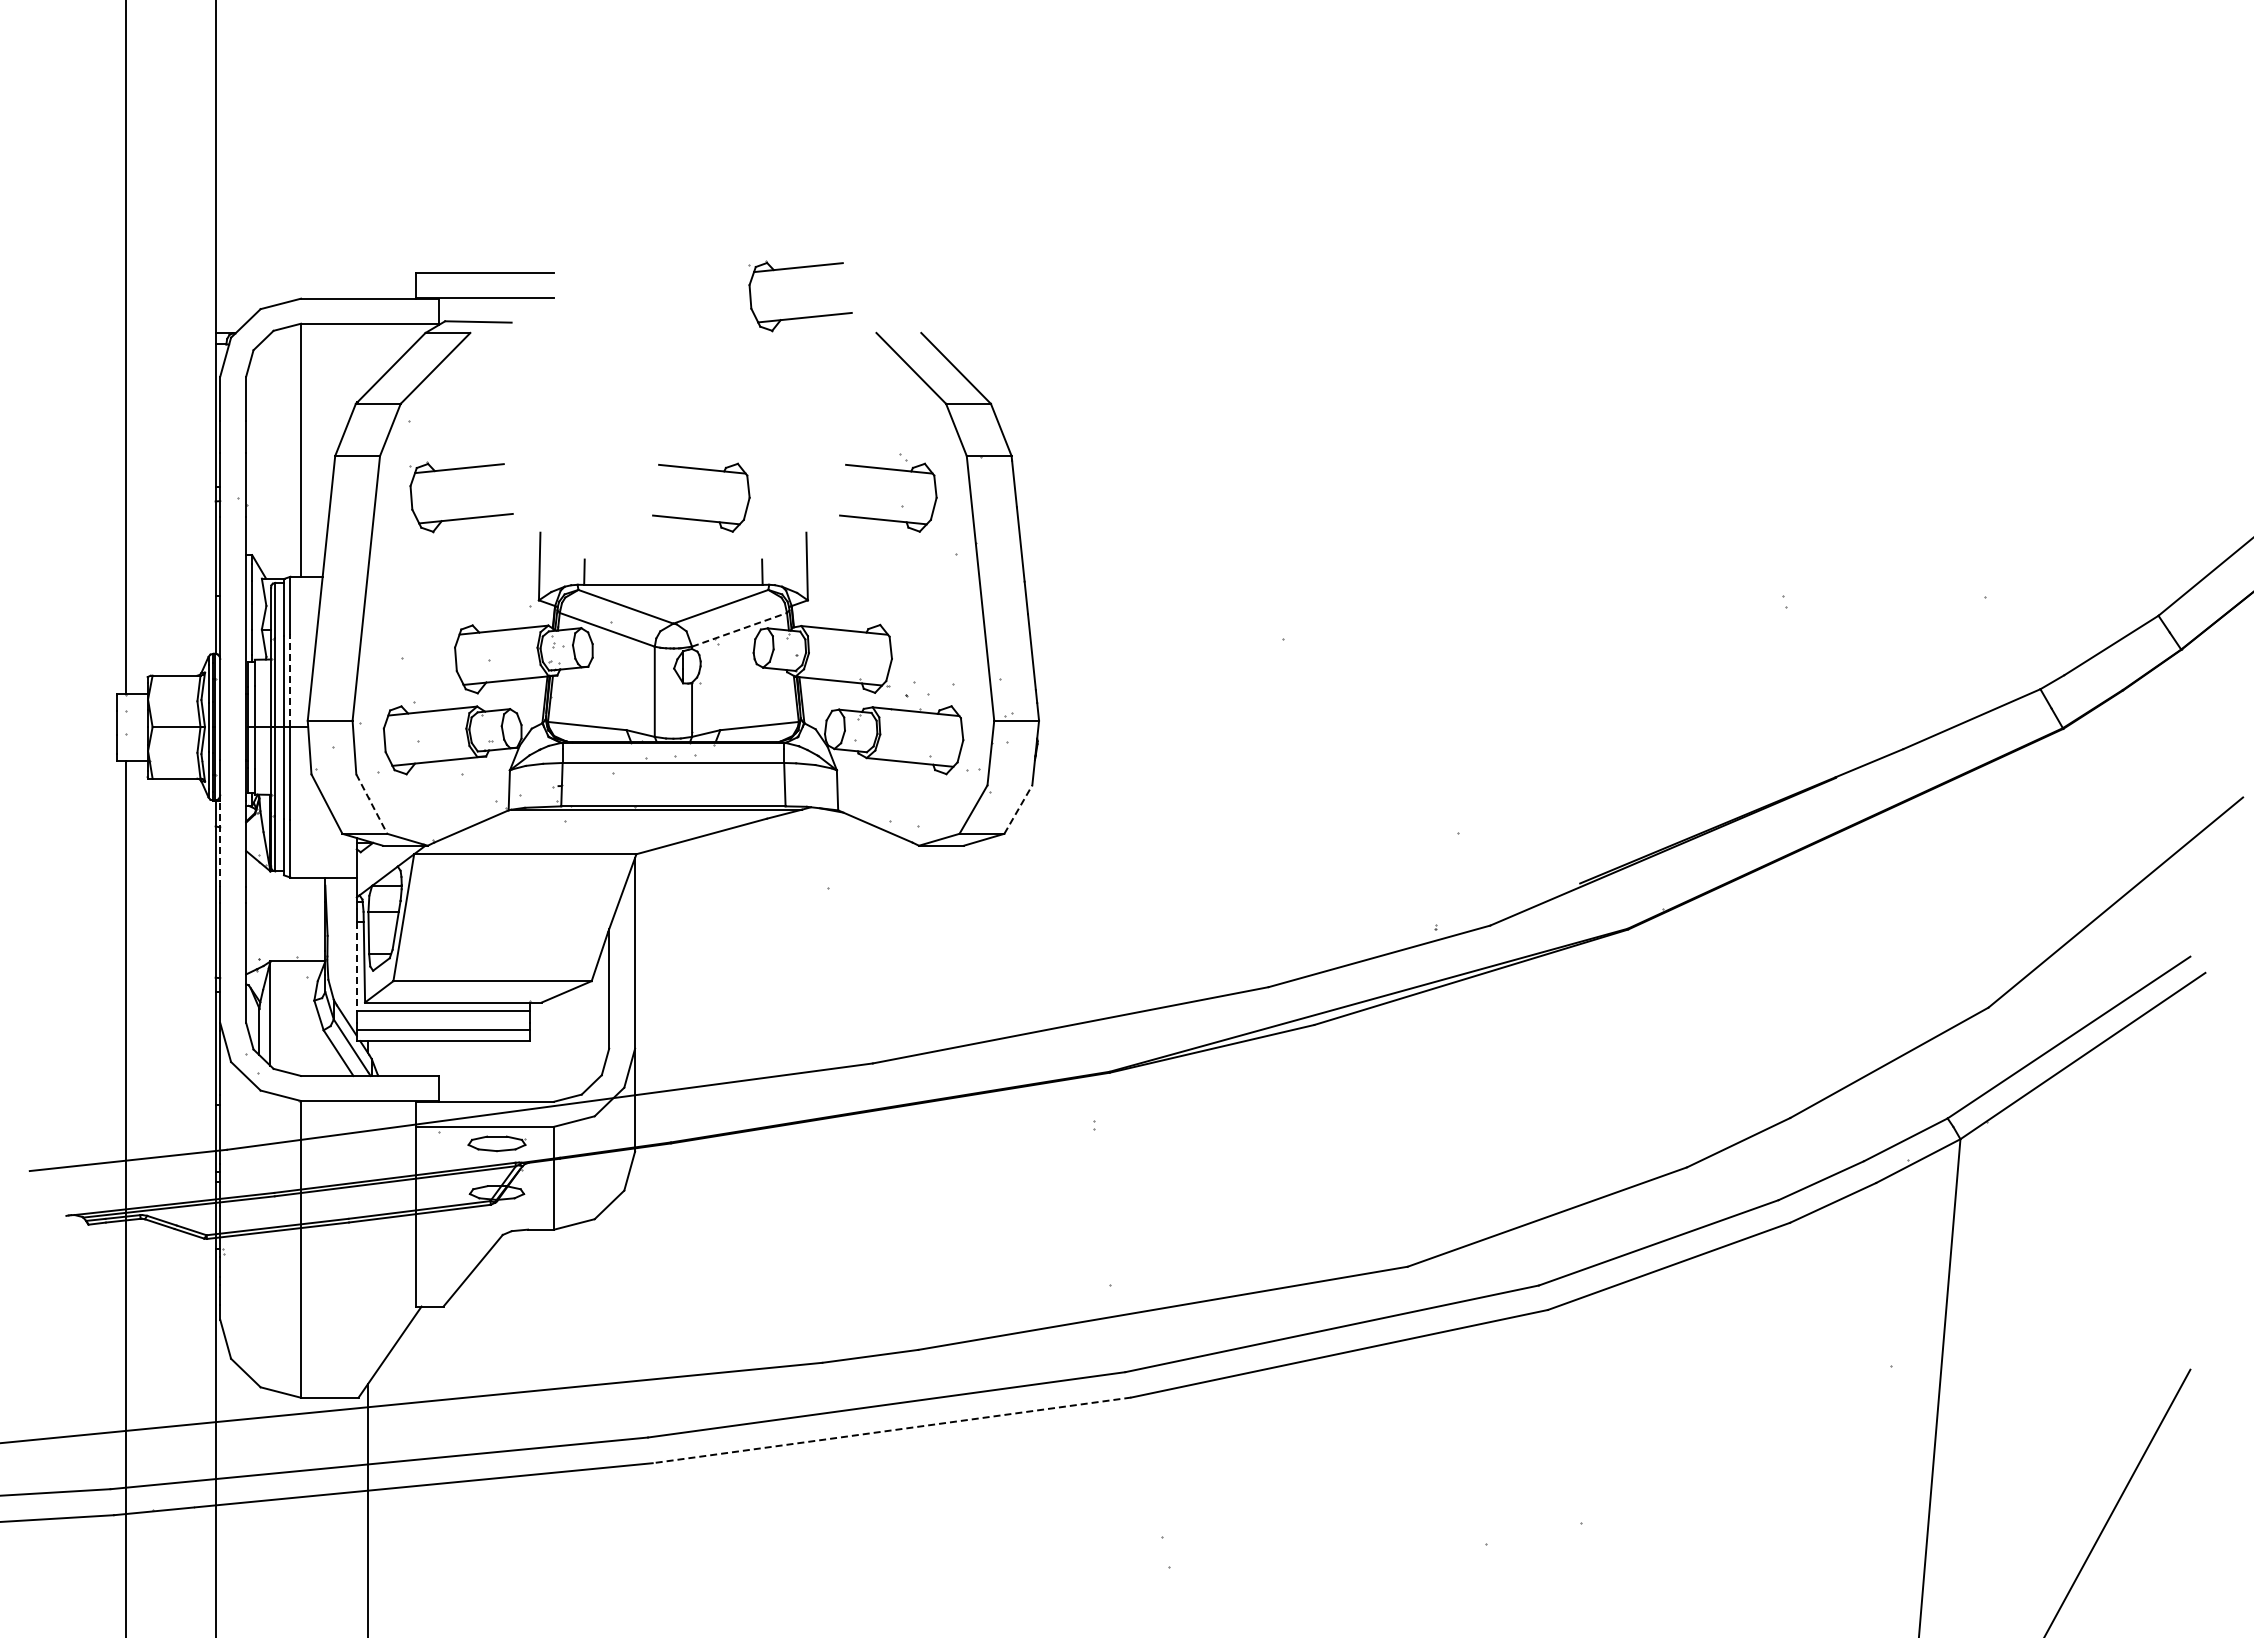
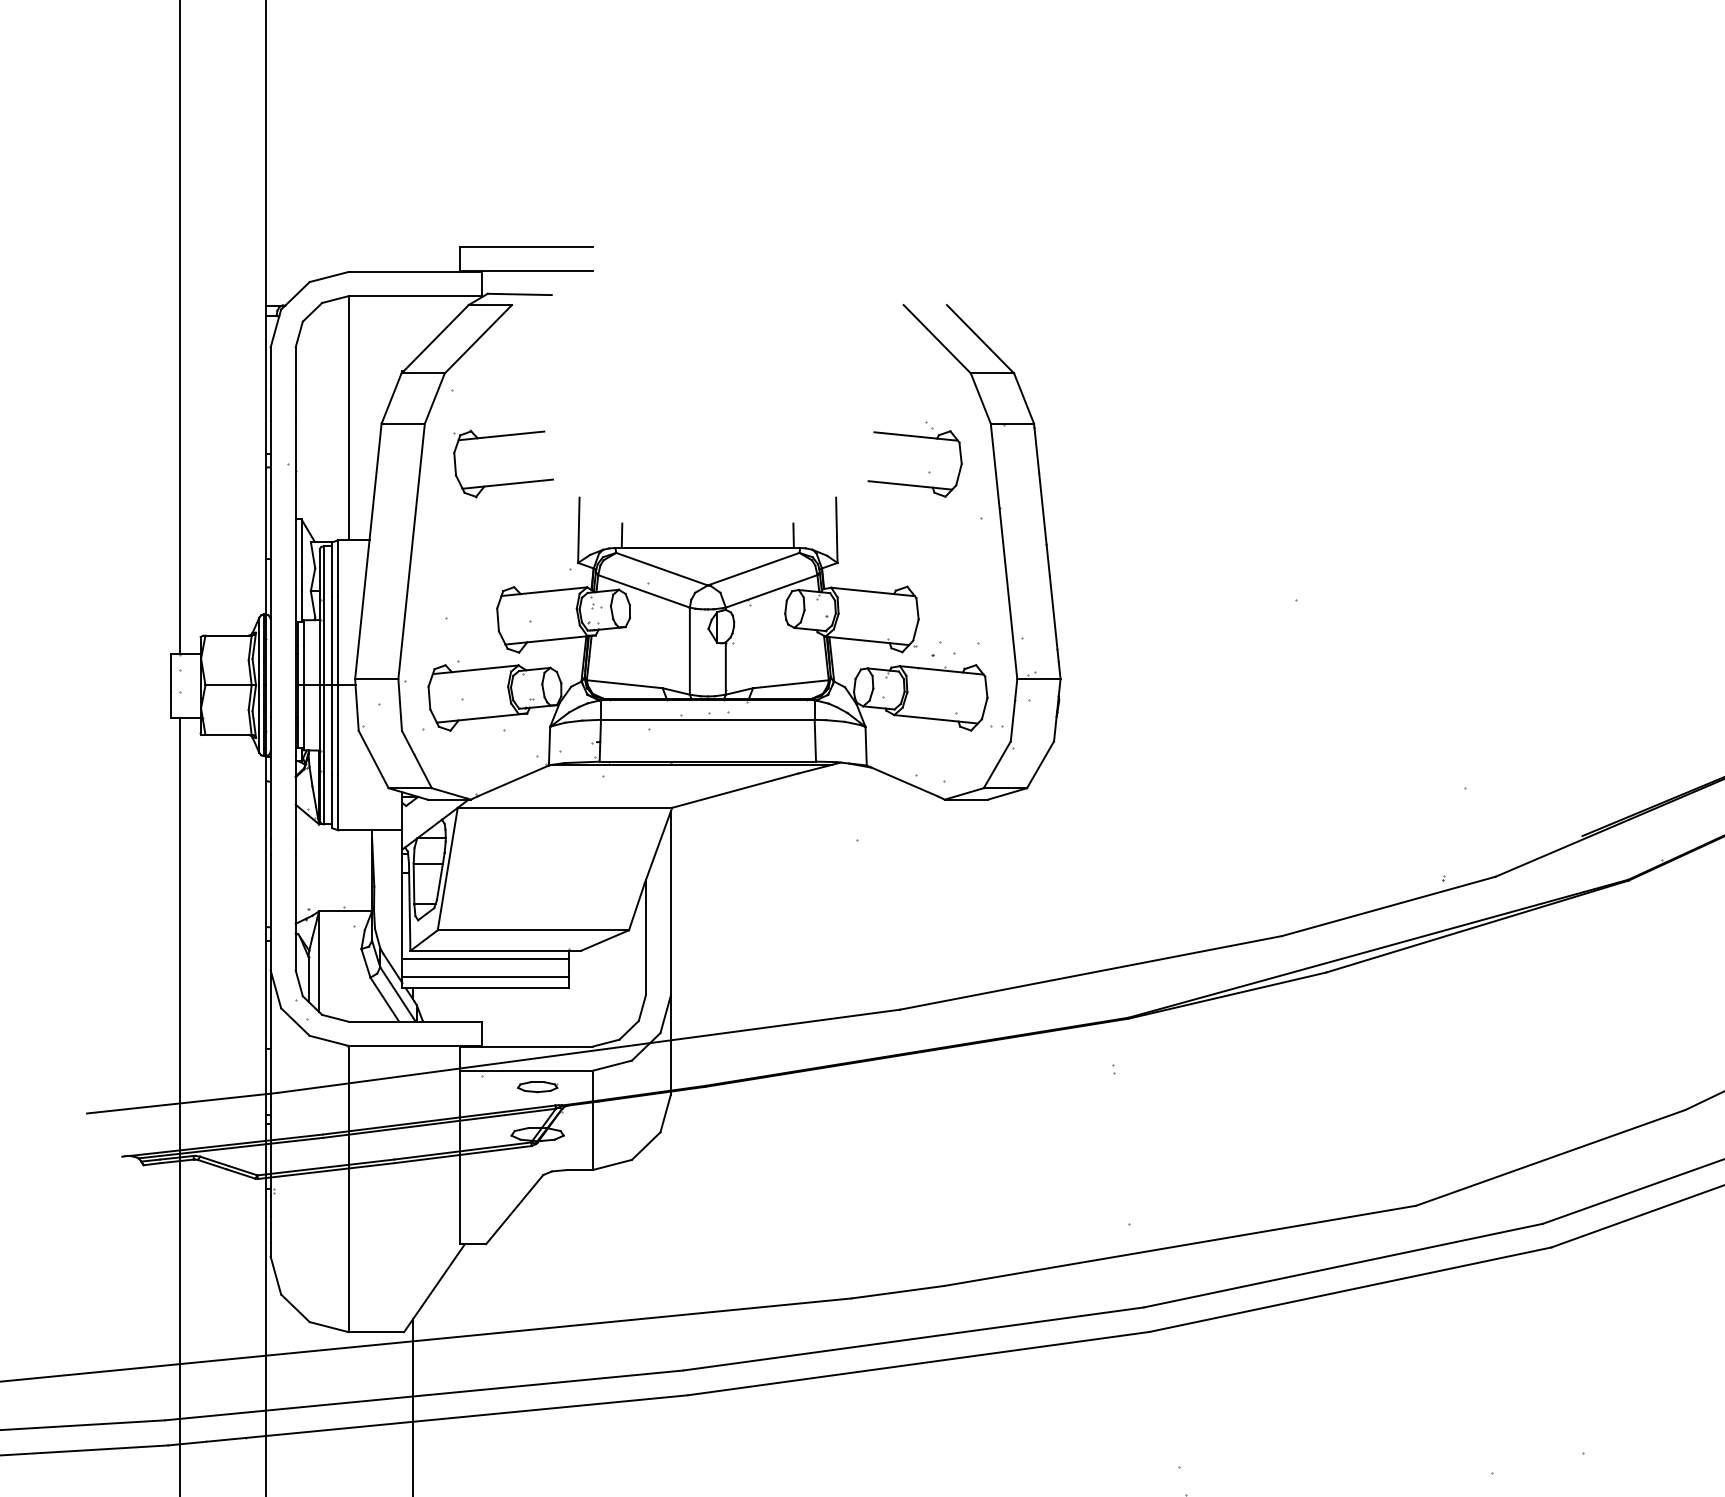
part: (803, 316) -> (833, 289), removed
part: (701, 519) -> (734, 484), removed
line: (740, 629) -> (772, 591), dashed -> solid
line: (290, 680) -> (338, 640), dashed -> solid
line: (371, 804) -> (416, 759), dashed -> solid
line: (1018, 809) -> (1040, 764), dashed -> solid
line: (220, 843) -> (270, 797), dashed -> solid
line: (356, 966) -> (402, 916), dashed -> solid
part: (496, 1143) -> (537, 1086), size x0.71
line: (891, 1430) -> (918, 1363), dashed -> solid

